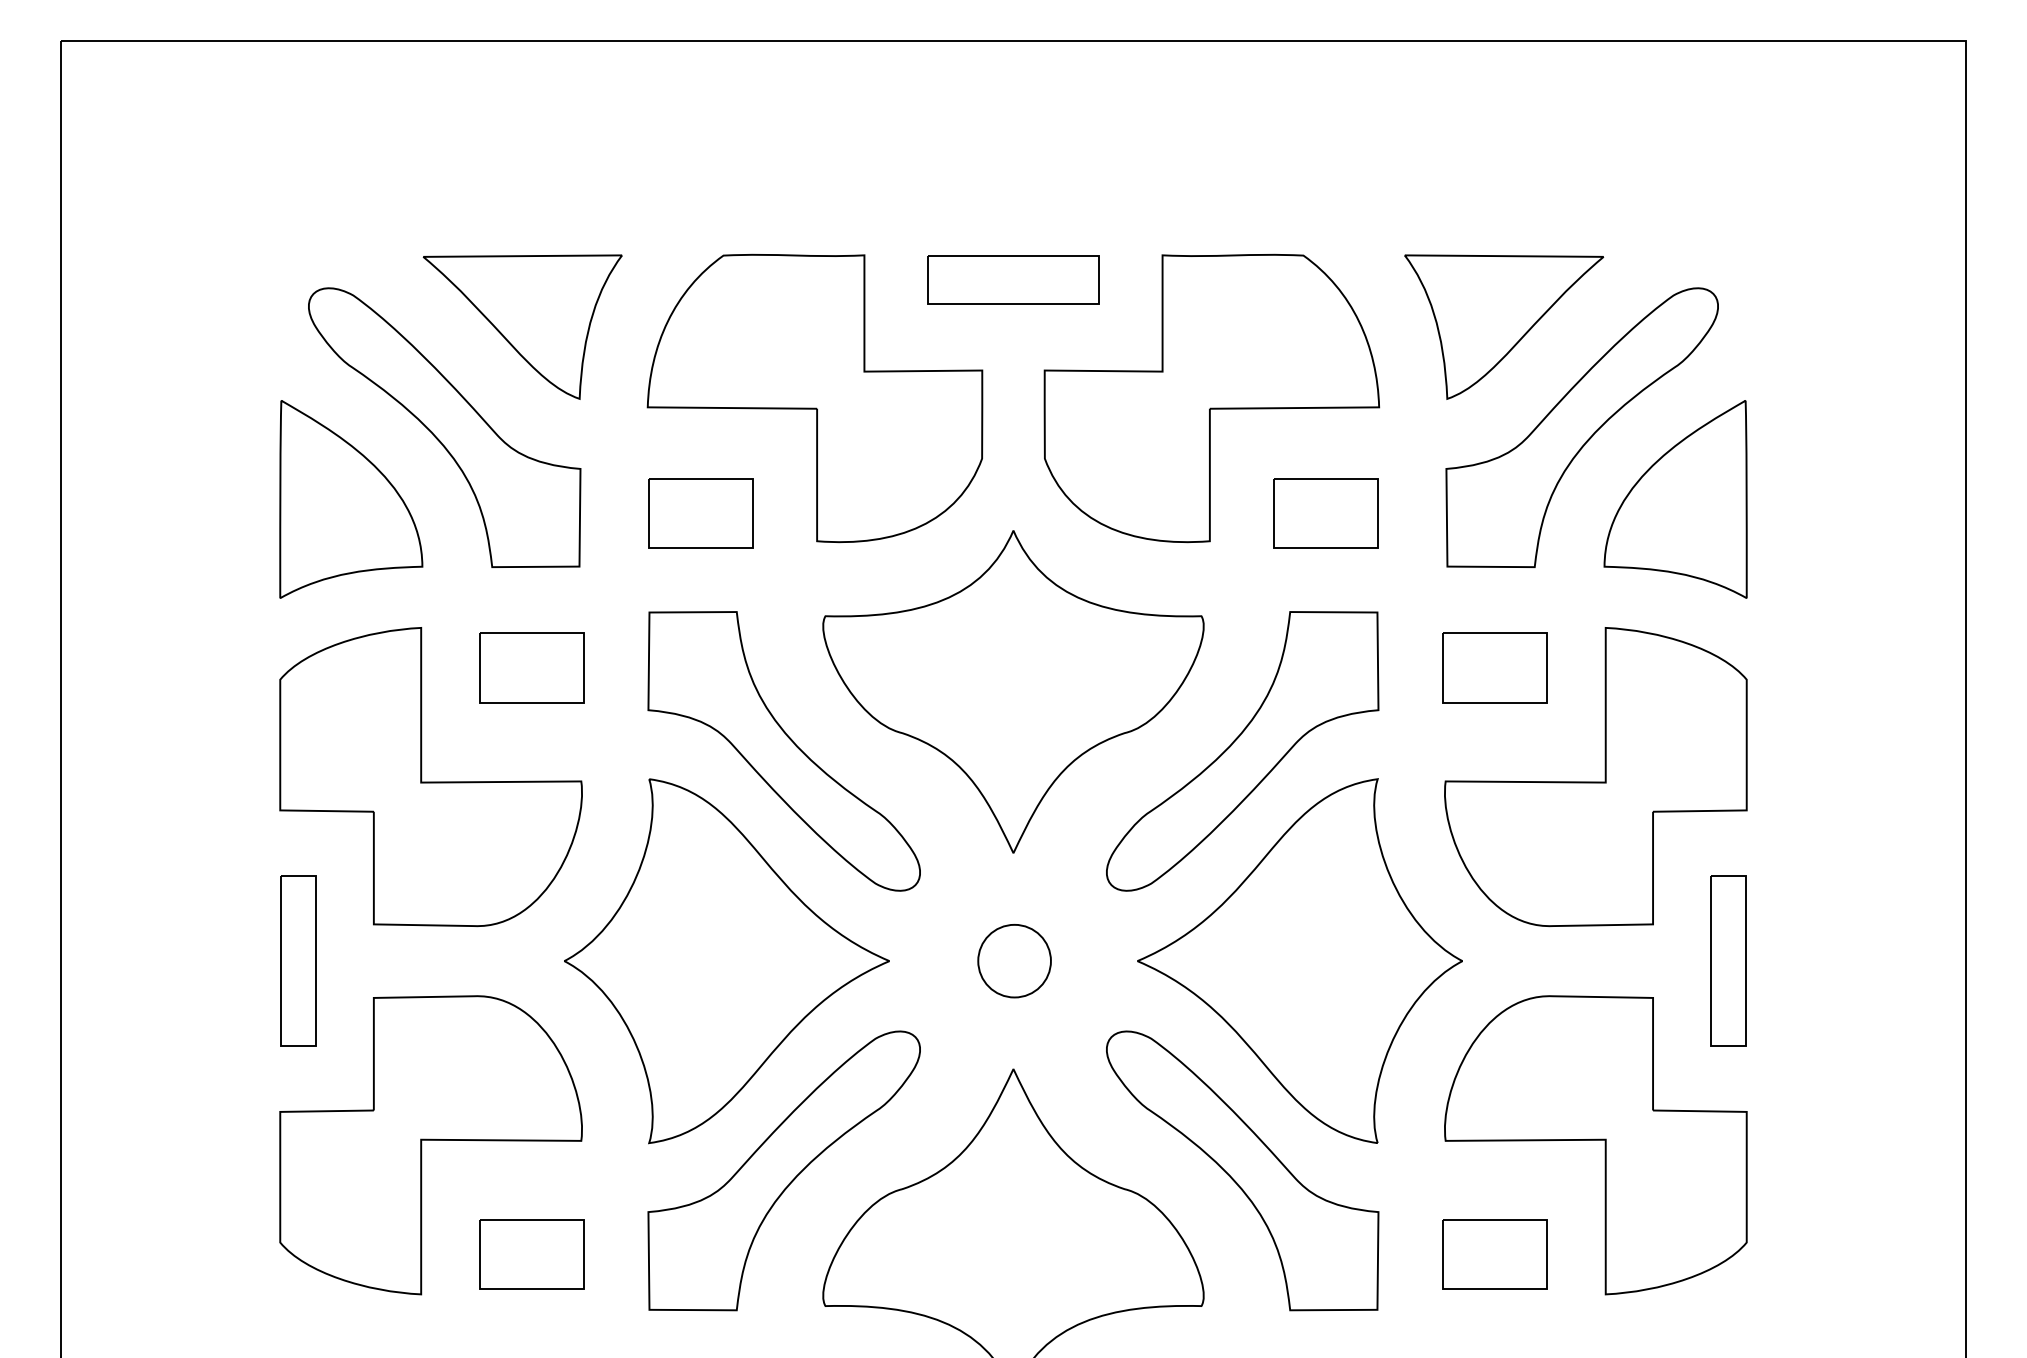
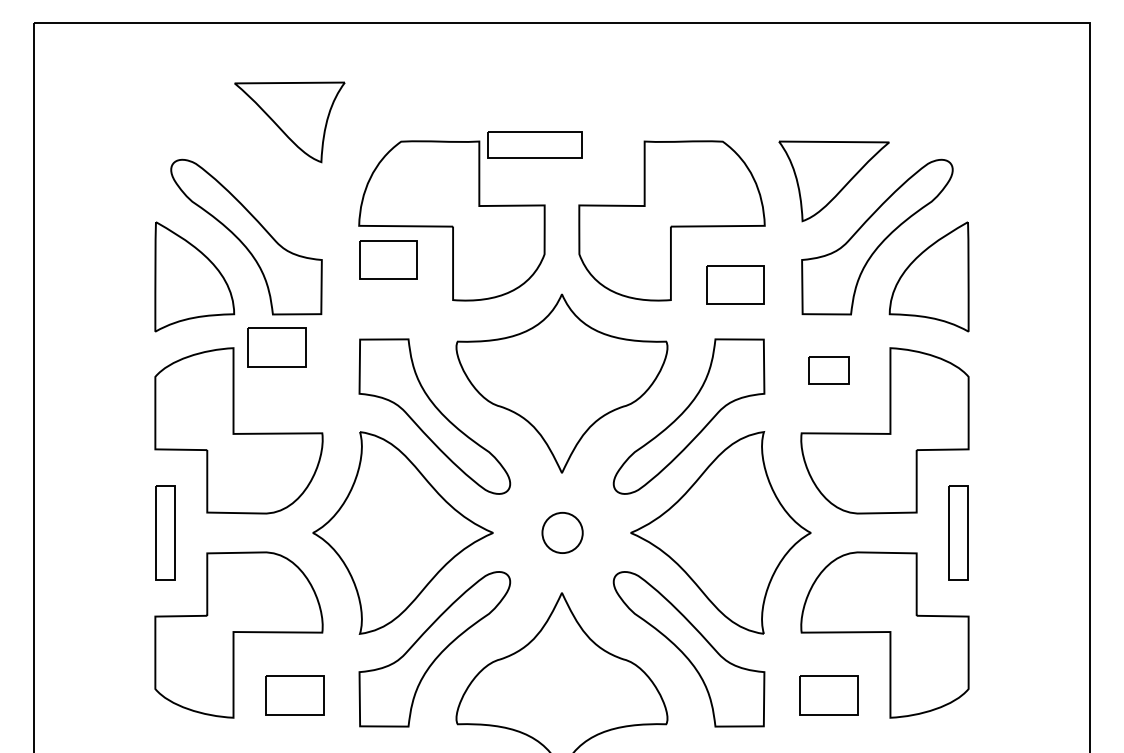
part: (1012, 278) -> (534, 144), moved
part: (522, 327) -> (289, 122), moved
part: (700, 513) -> (388, 259), moved
part: (531, 668) -> (276, 347), moved
part: (1494, 668) -> (828, 370), size x0.7

